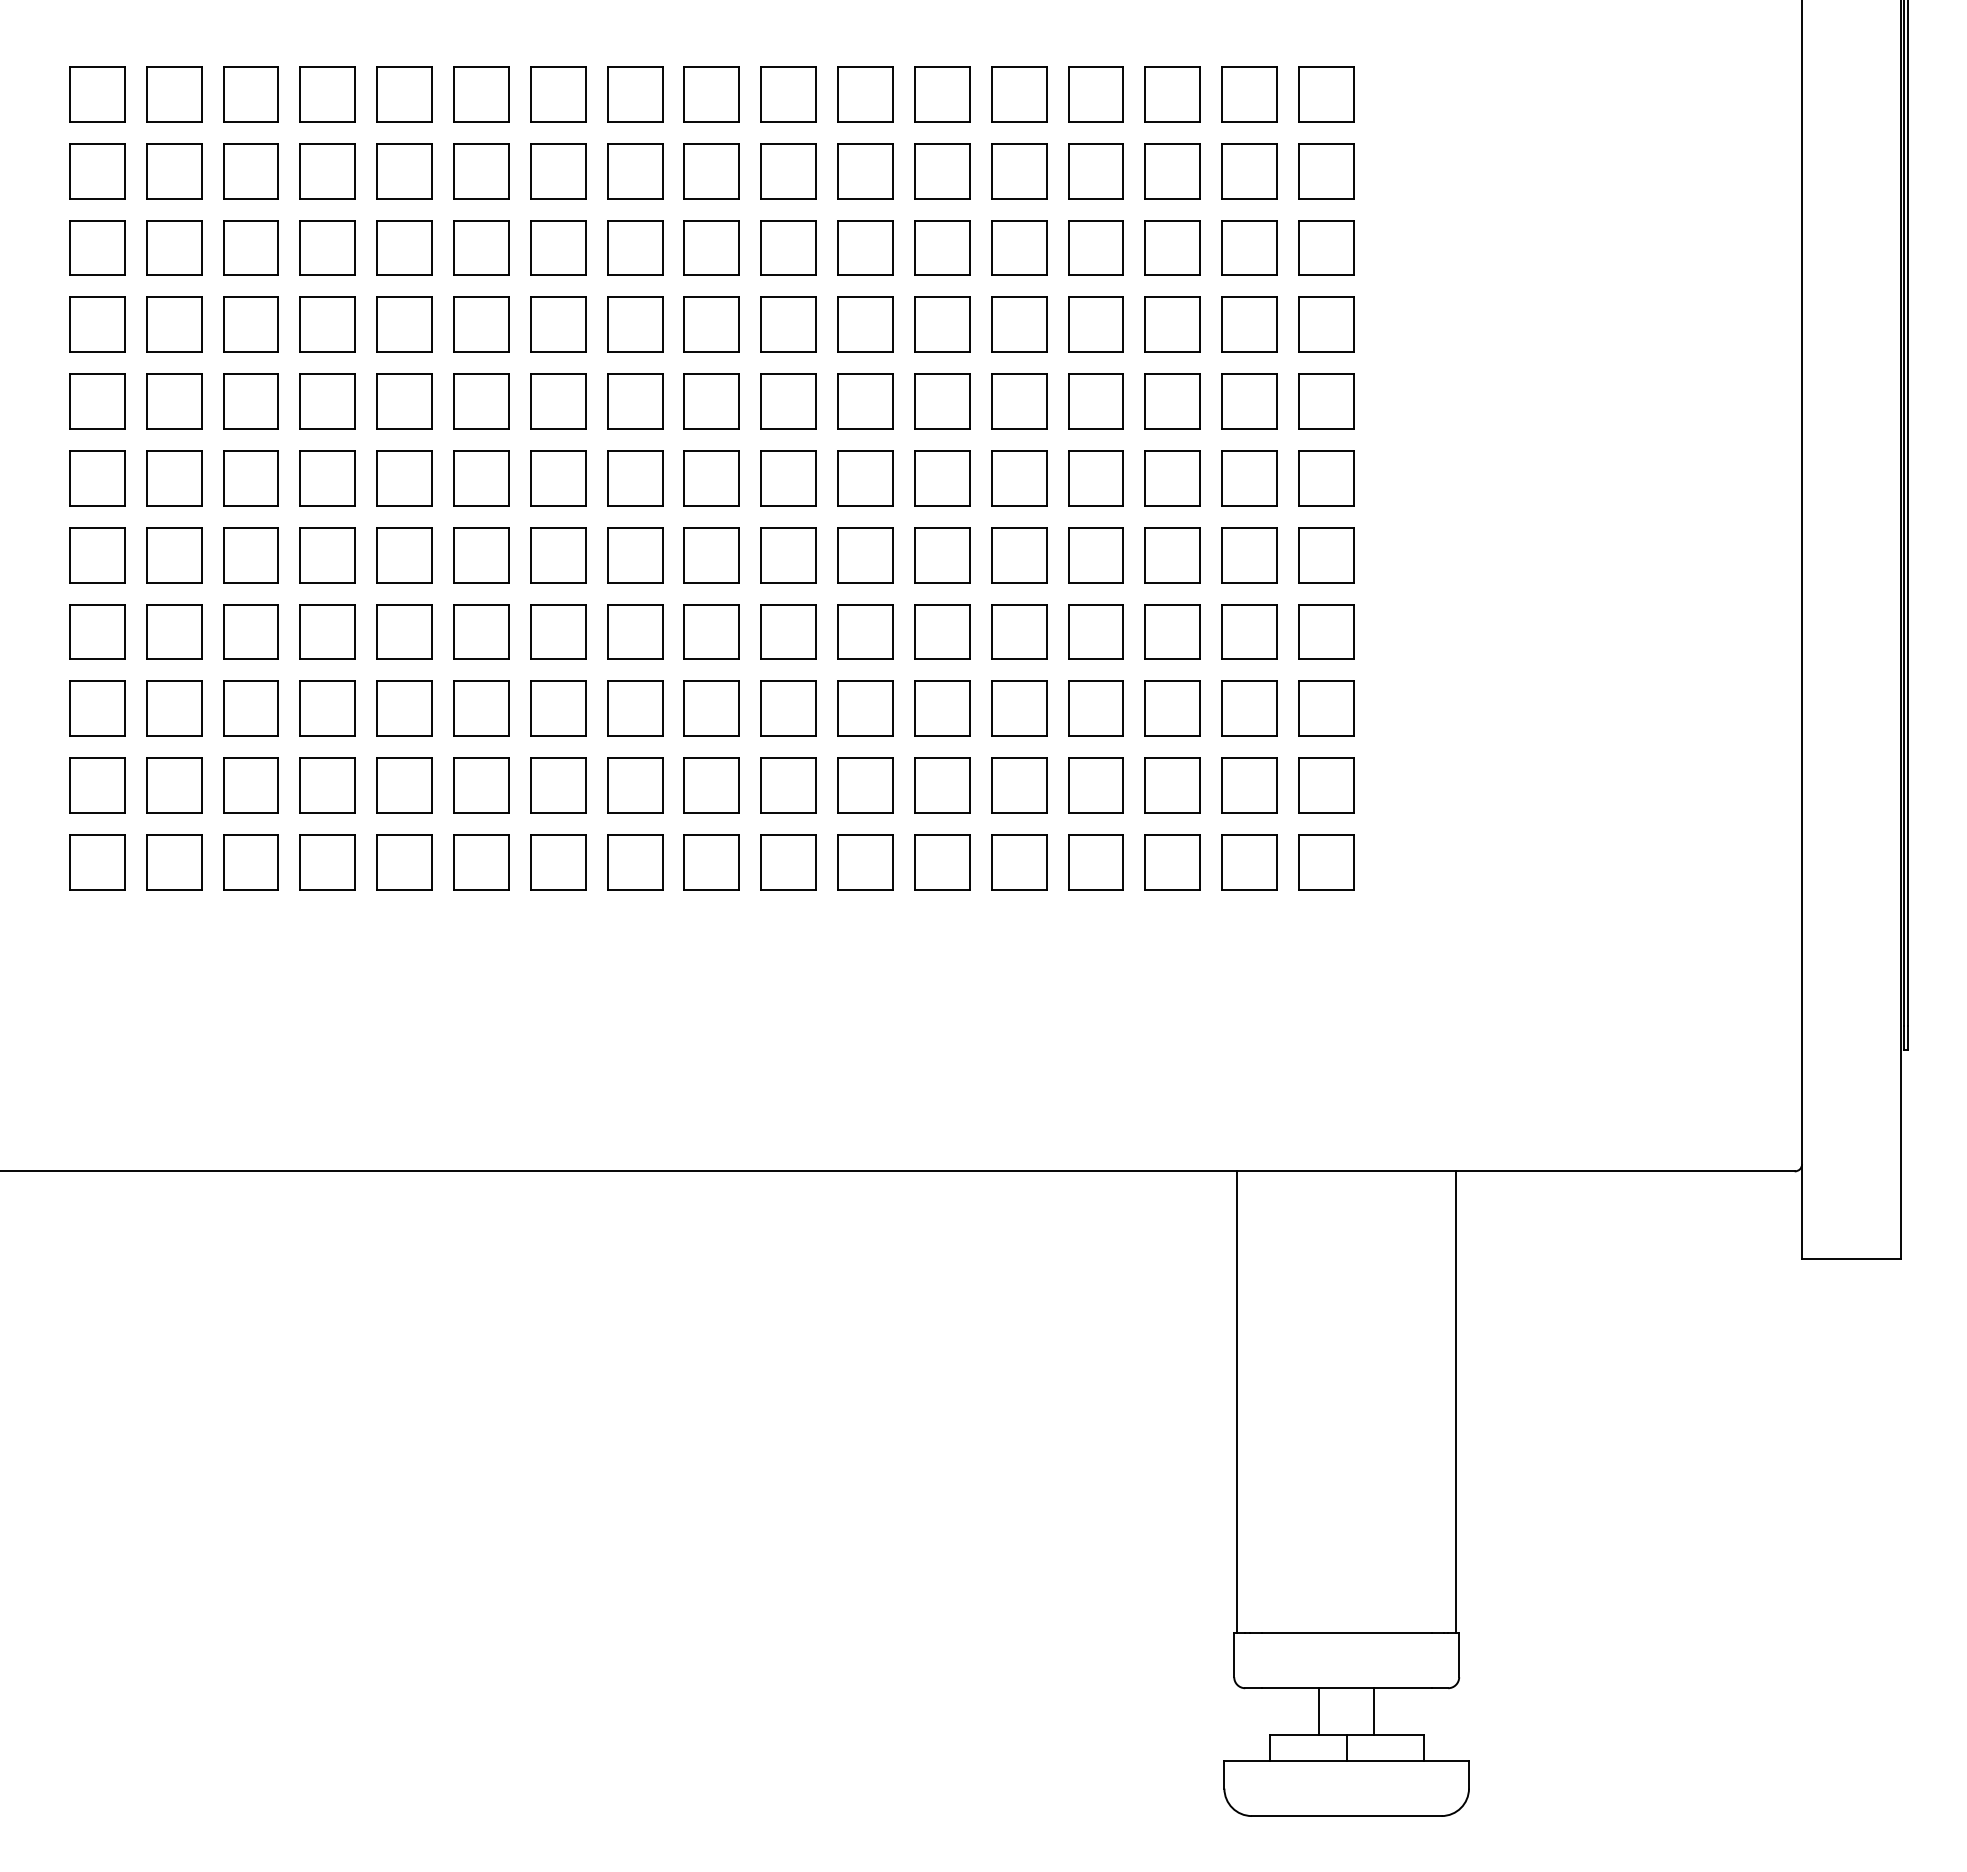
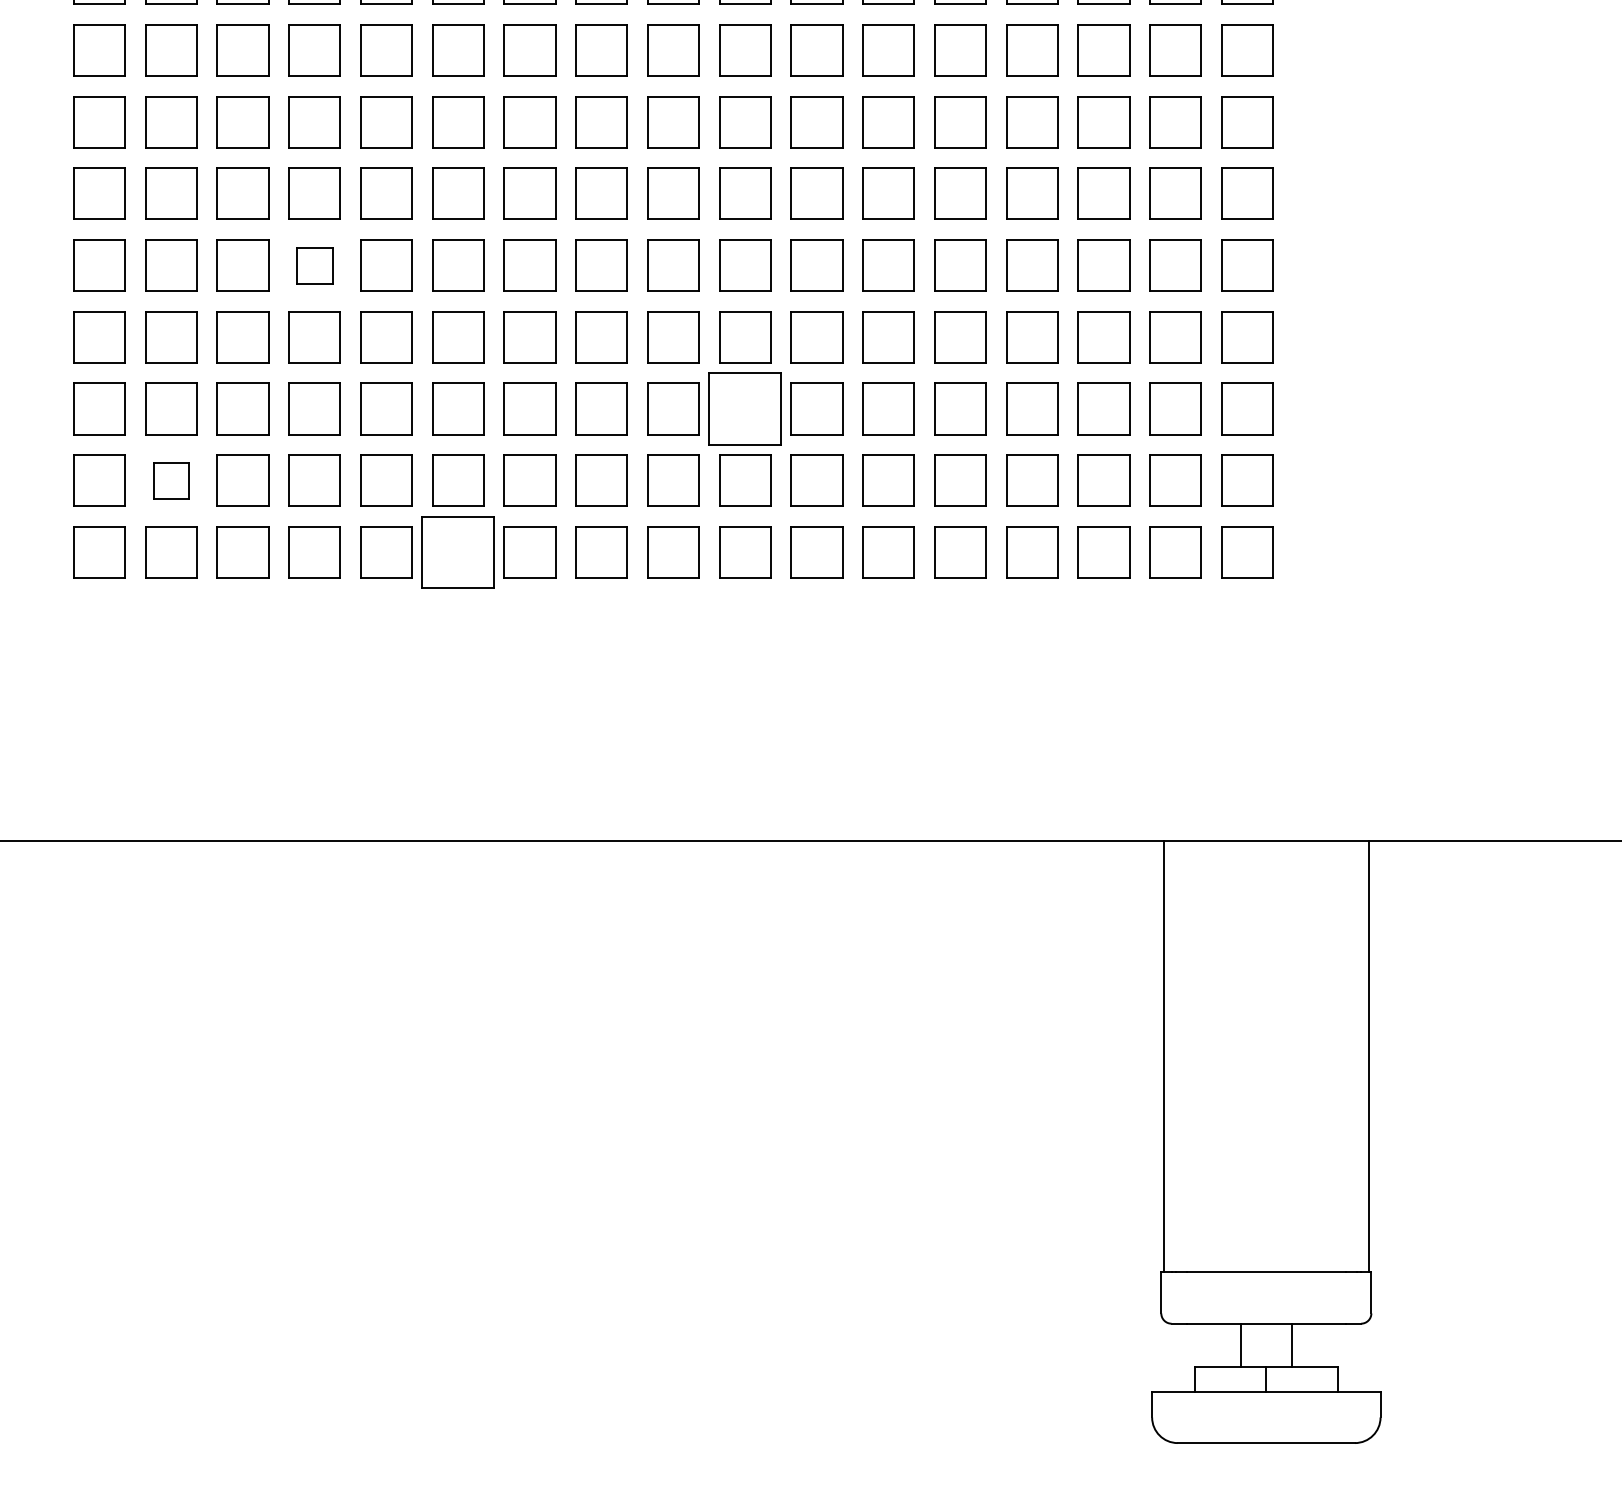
part: (327, 555) -> (314, 265), size x0.7
part: (788, 708) -> (745, 408), size x1.4
part: (174, 785) -> (171, 480), size x0.7
part: (481, 862) -> (458, 552), size x1.4

